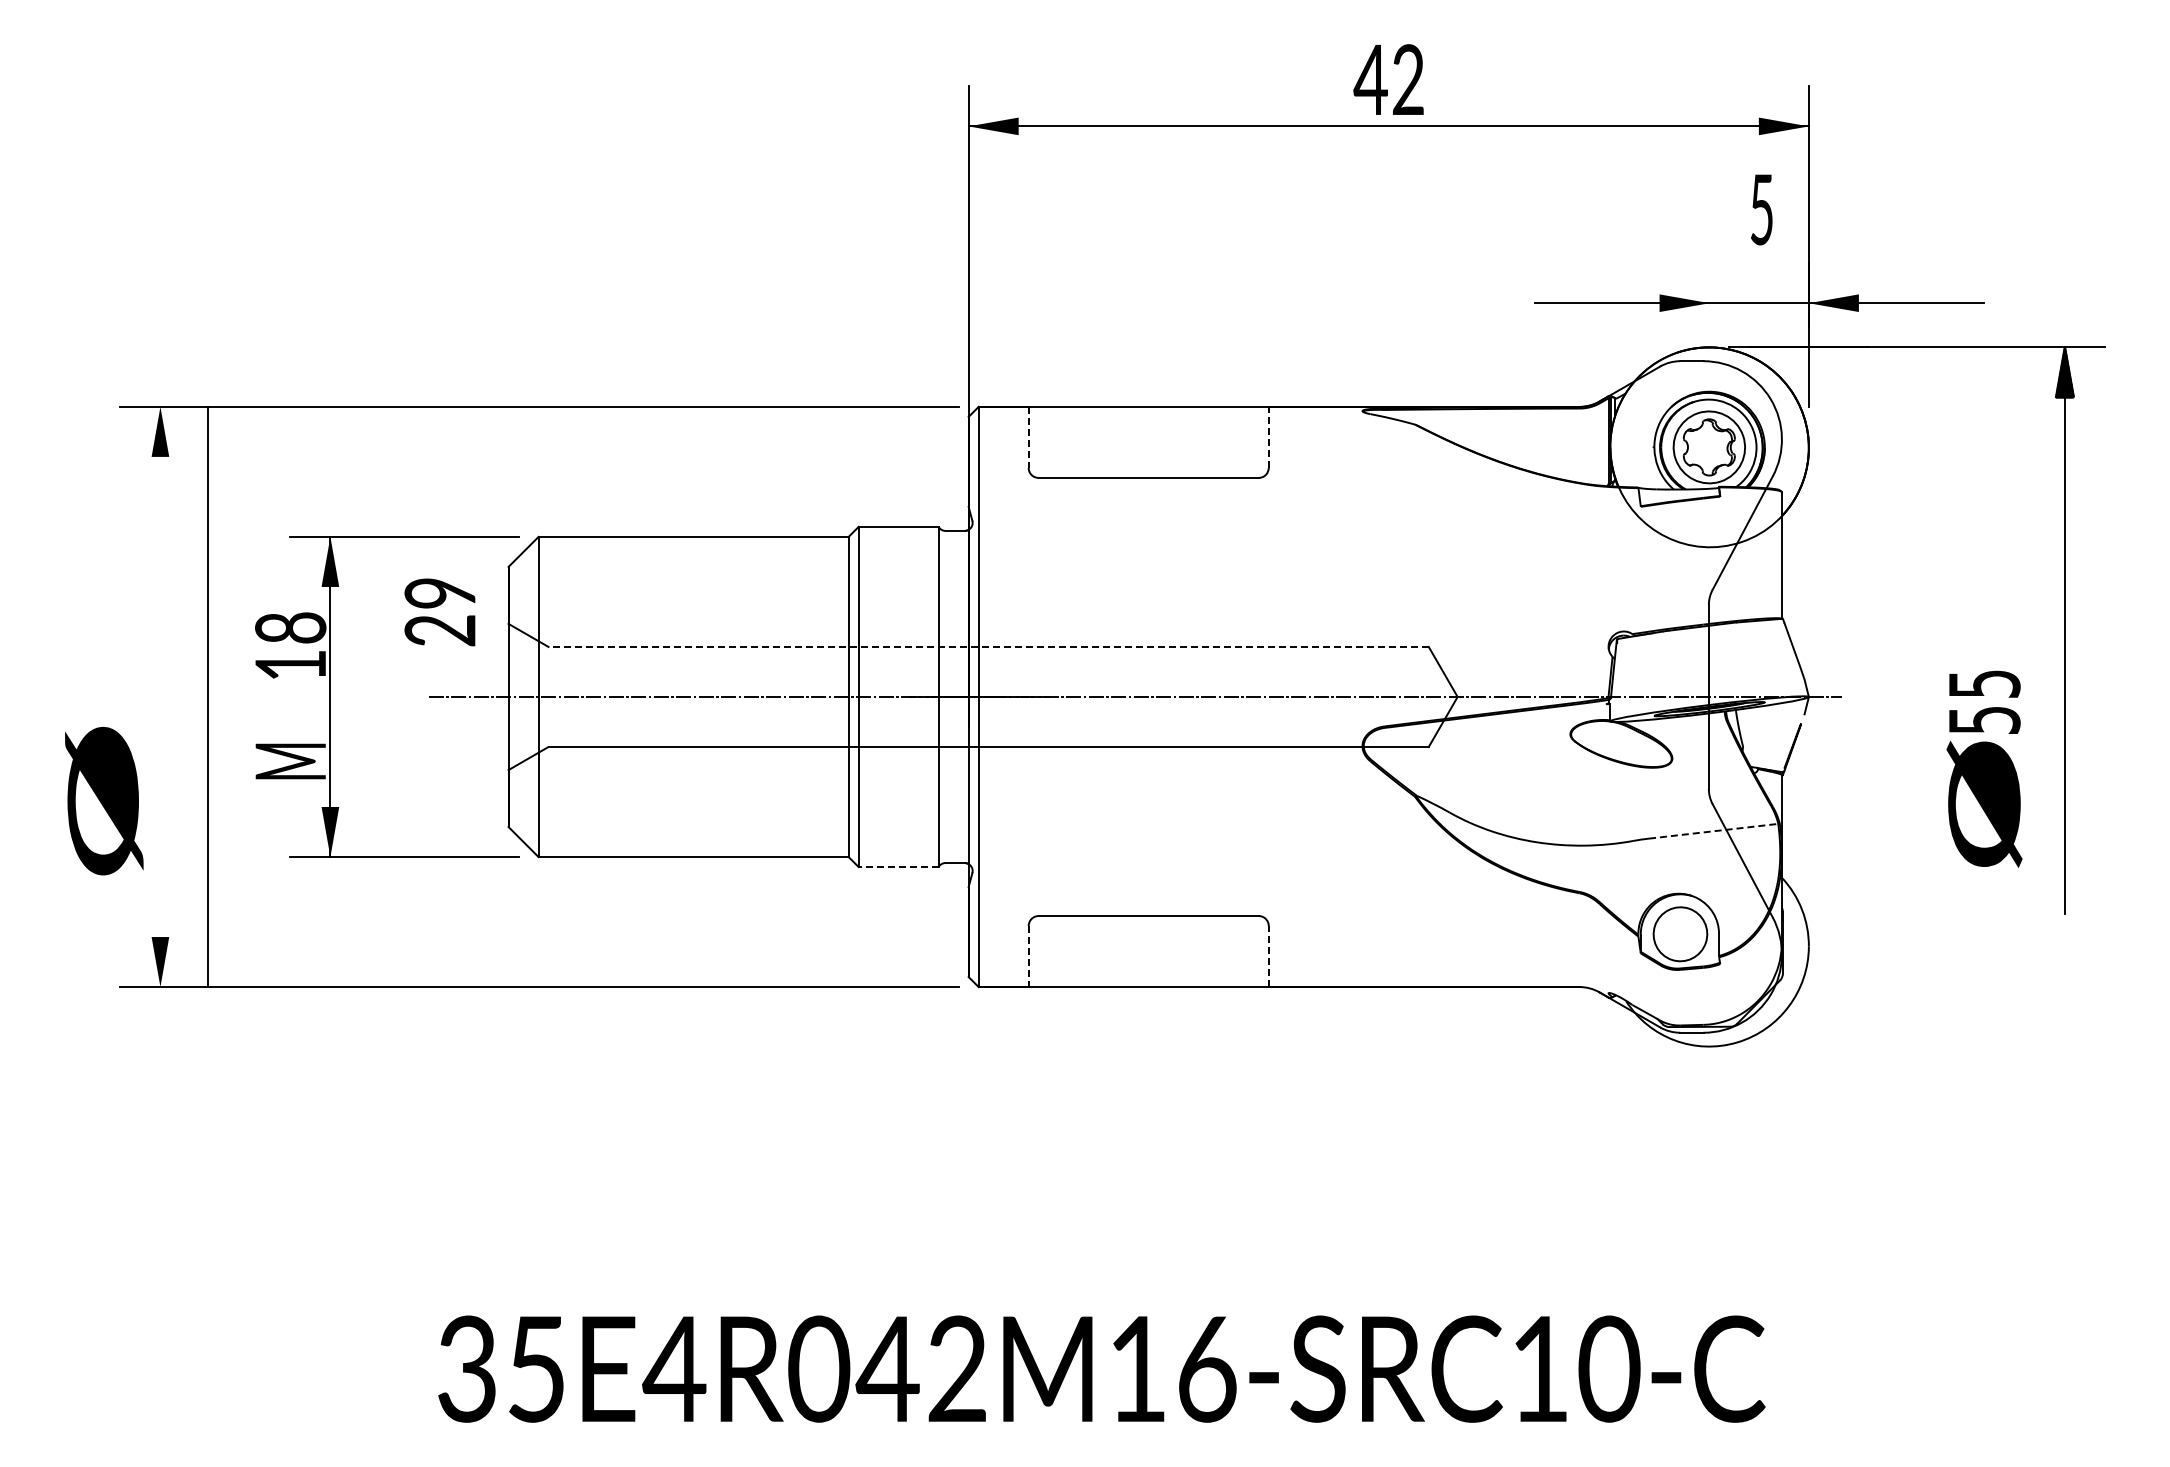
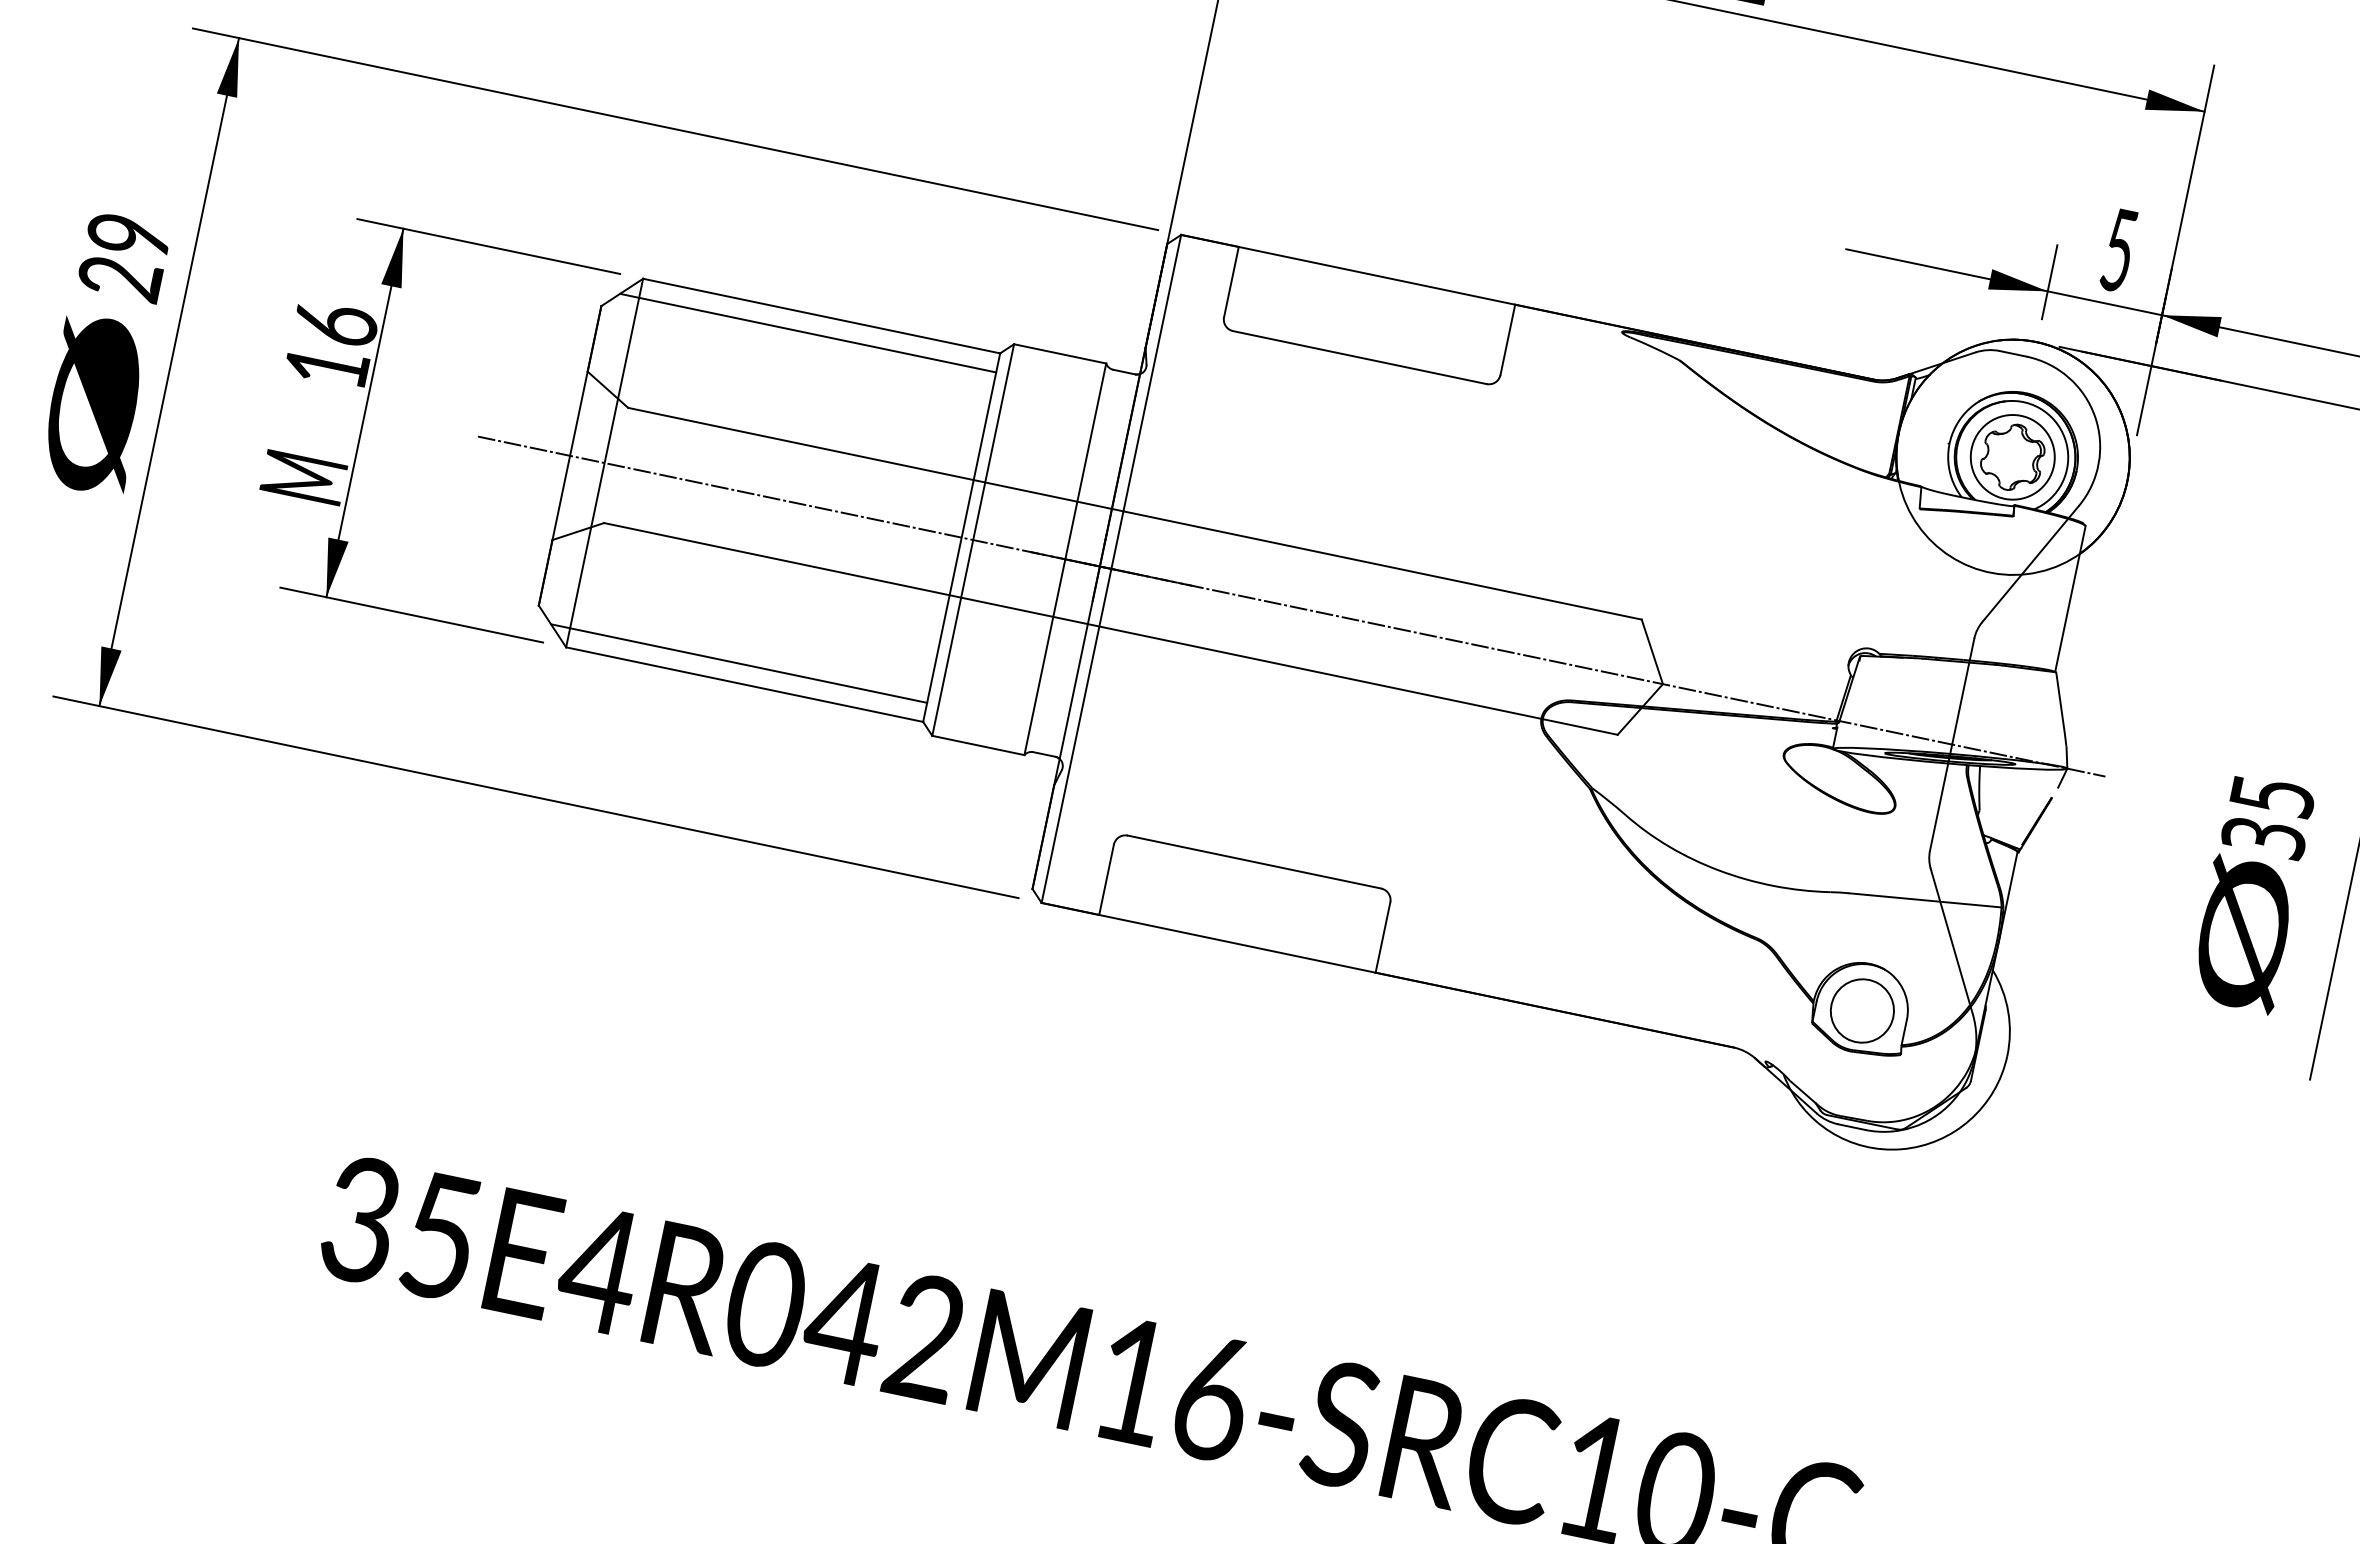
text: (1761, 209) -> (2118, 250), moved
line: (1709, 295) -> (2049, 282), added
line: (1028, 437) -> (1231, 282), dashed -> solid
line: (1268, 437) -> (1507, 339), dashed -> solid
line: (684, 553) -> (807, 332), added
text: (439, 612) -> (123, 257), moved
text: (290, 627) -> (335, 323), 18 -> 16
line: (988, 646) -> (1134, 513), dashed -> solid
line: (208, 696) -> (169, 371), moved
text: (1984, 719) -> (2264, 836), 55 -> 35
text: (104, 800) -> (95, 404), moved
line: (1714, 831) -> (1926, 900), dashed -> solid
line: (684, 840) -> (738, 663), added
line: (898, 867) -> (978, 745), dashed -> solid
line: (1028, 956) -> (1106, 879), dashed -> solid
line: (1268, 956) -> (1382, 937), dashed -> solid

